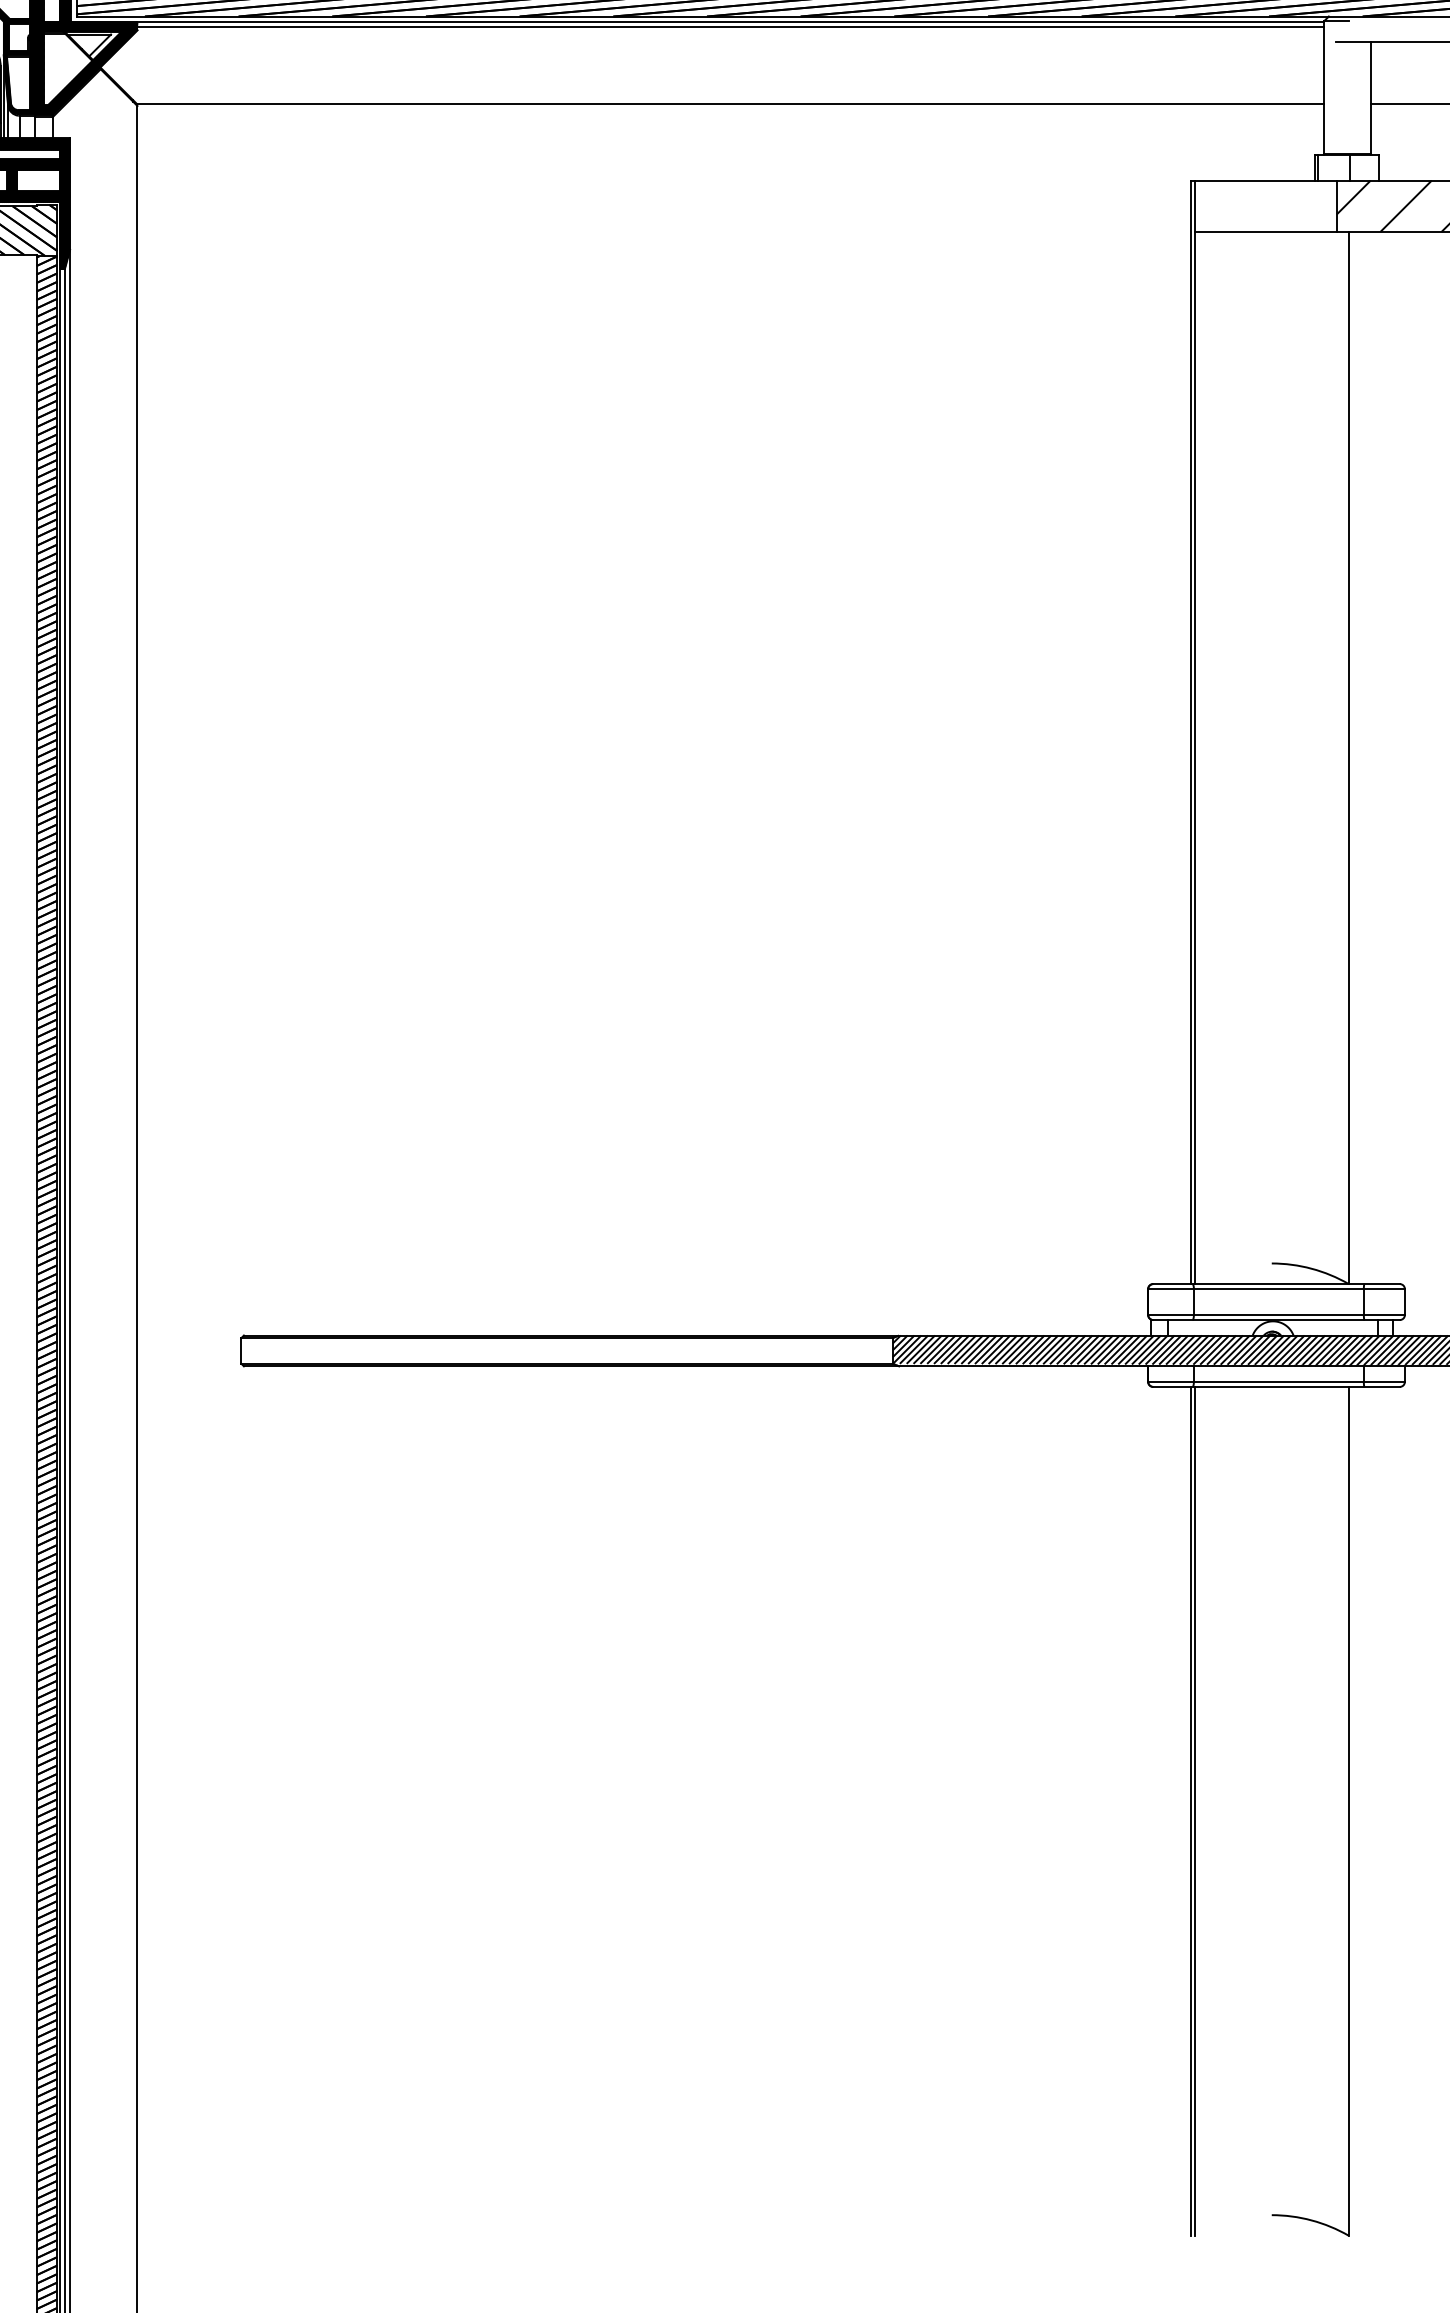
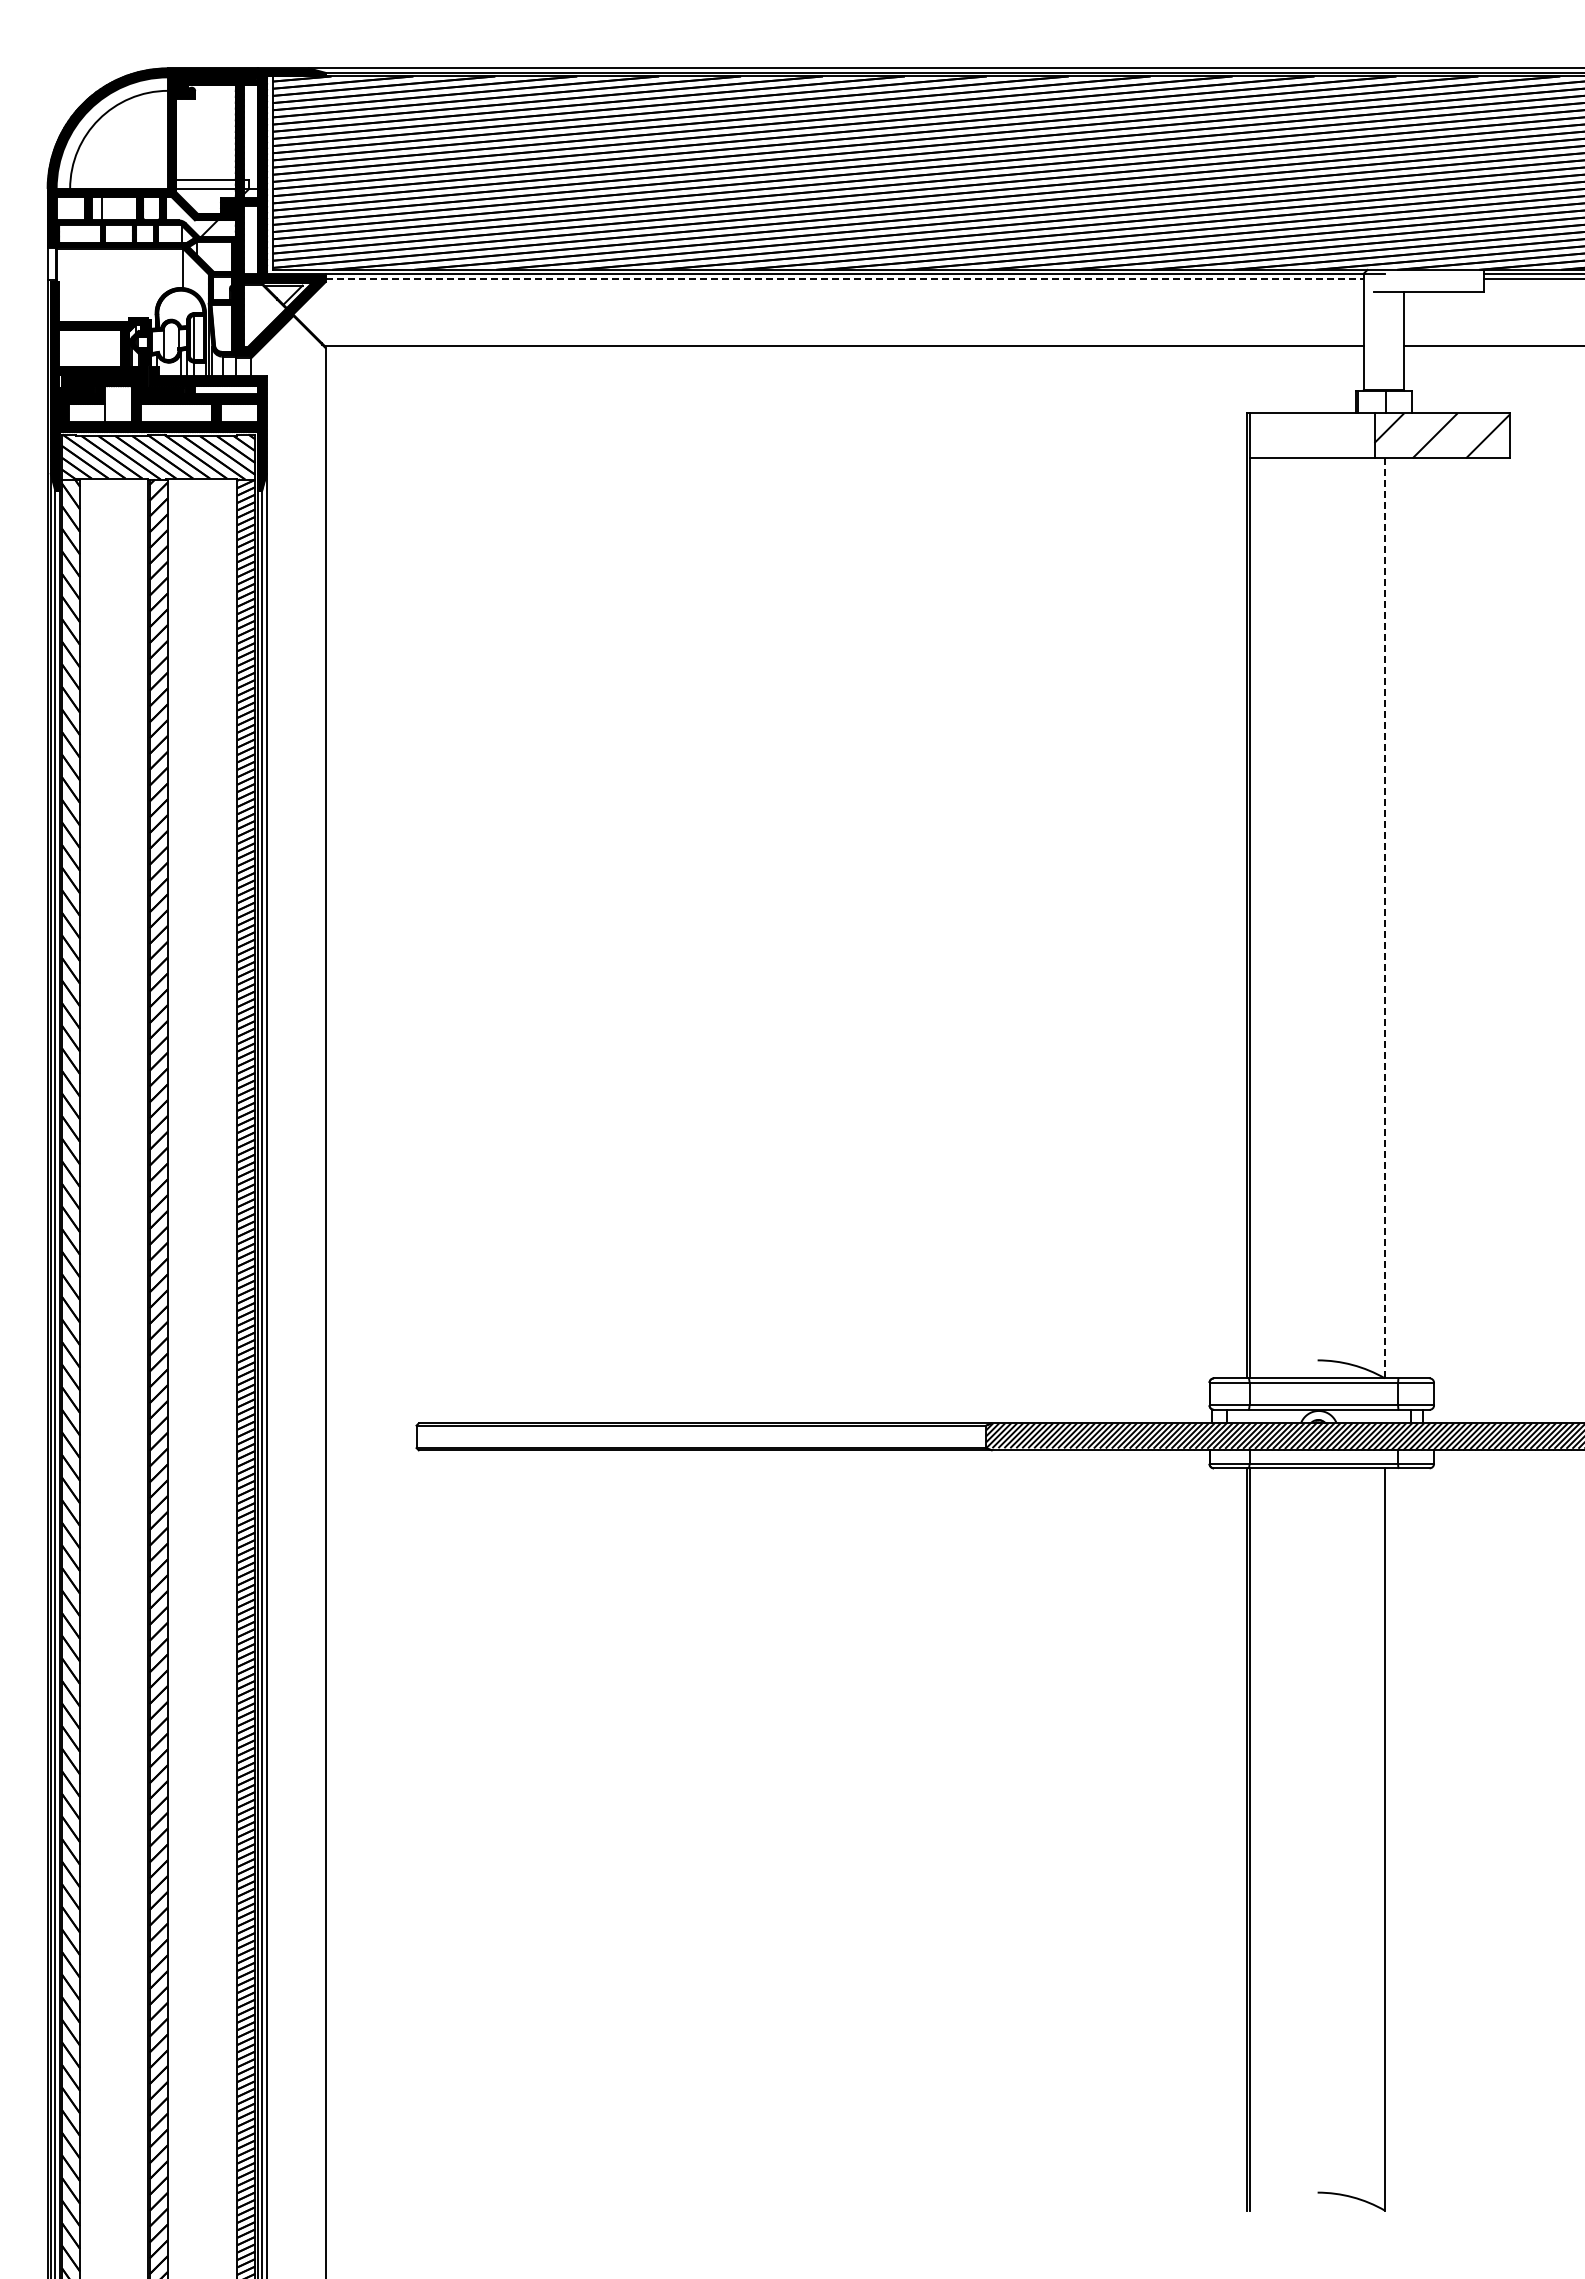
line: (730, 26) -> (844, 278), solid -> dashed
line: (1348, 758) -> (1384, 918), solid -> dashed

